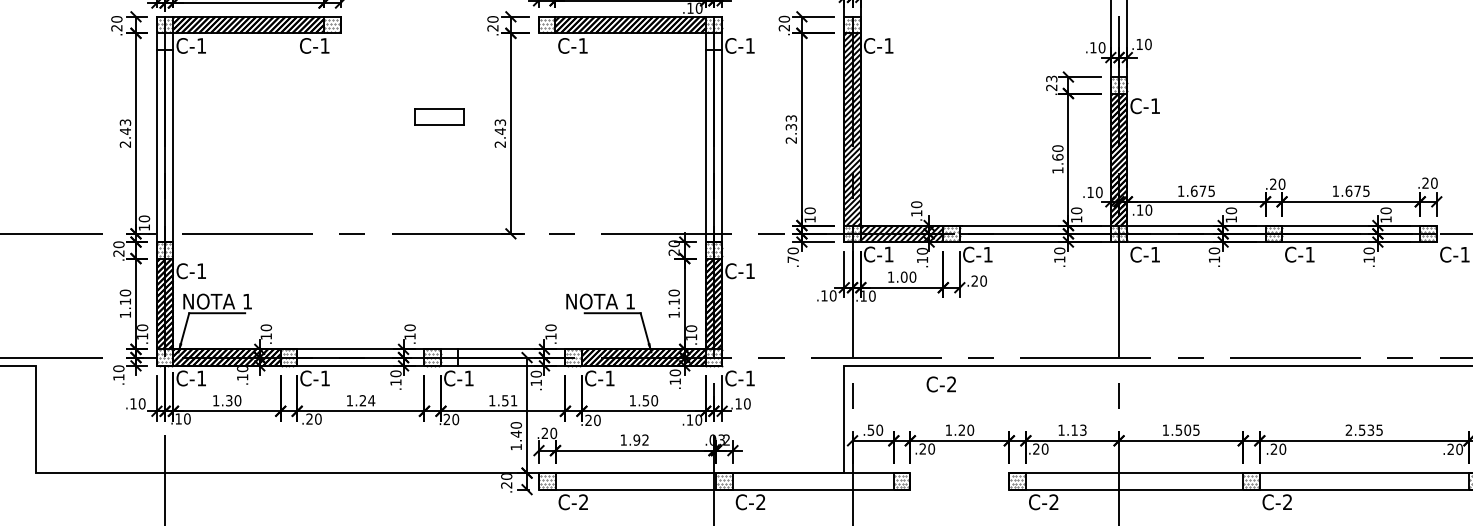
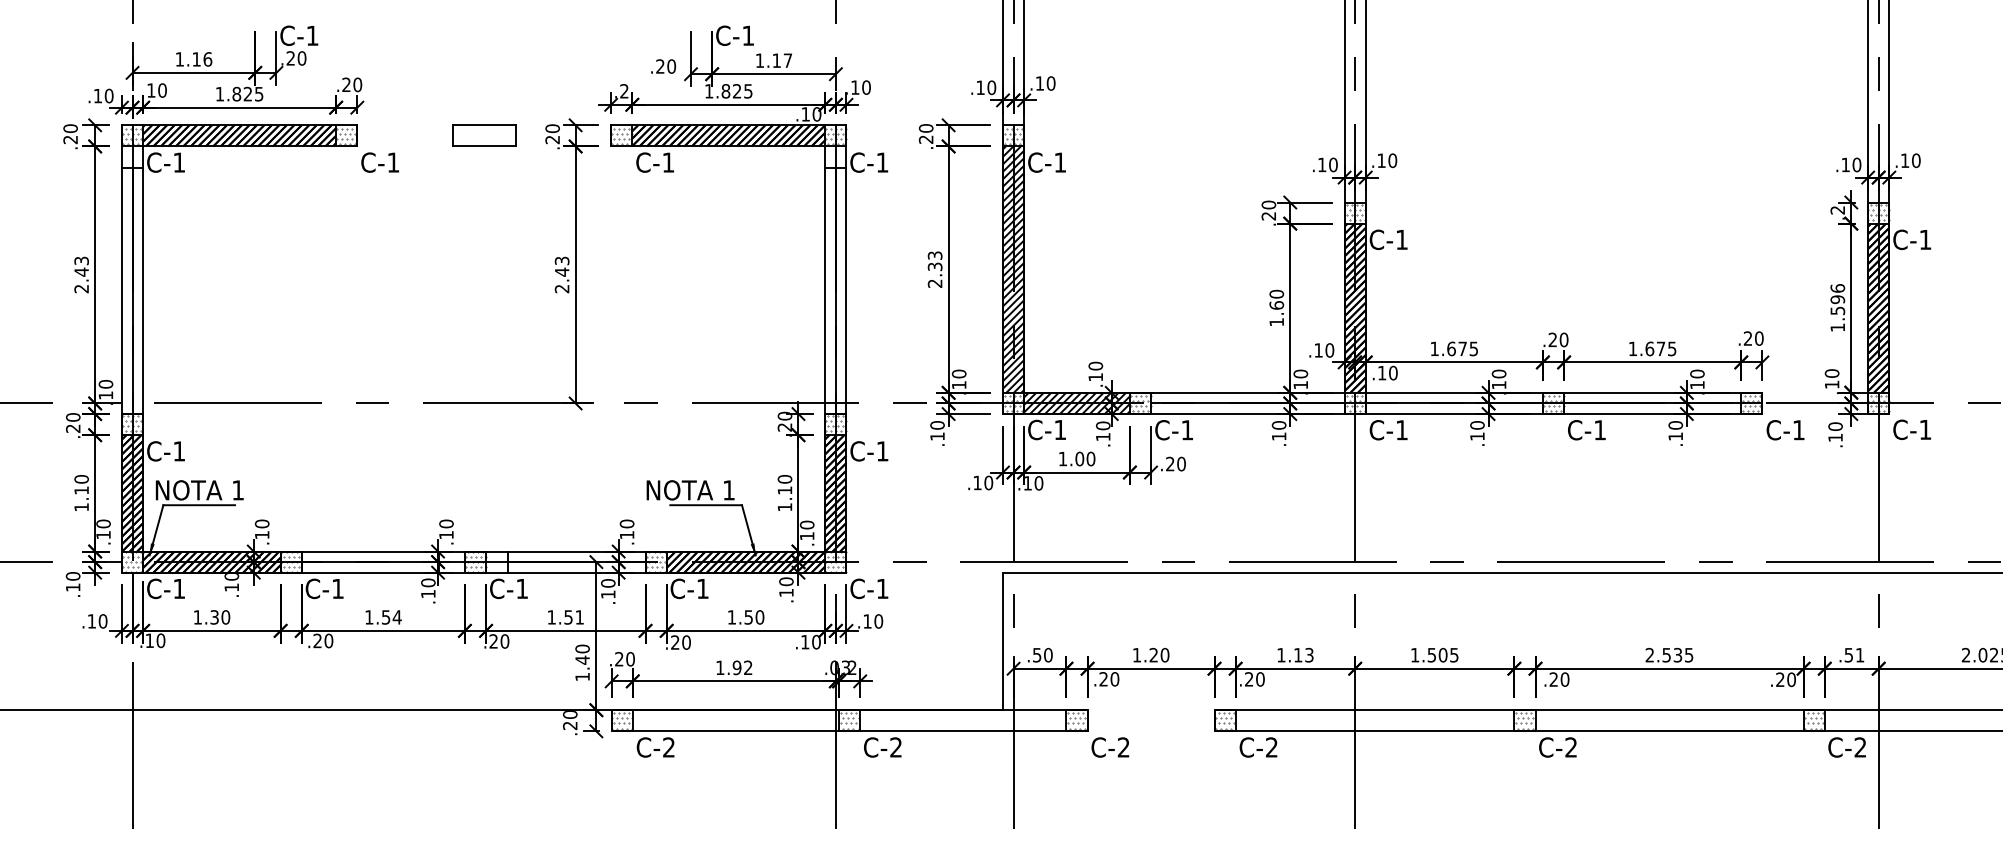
text: (314, 45) -> (379, 162), moved
text: (1051, 78) -> (1268, 204), .23 -> .20
part: (439, 116) -> (484, 135), moved
text: (793, 259) -> (937, 436), .70 -> .10
text: (941, 384) -> (1110, 747), moved
text: (363, 400) -> (386, 617), 1.24 -> 1.54

